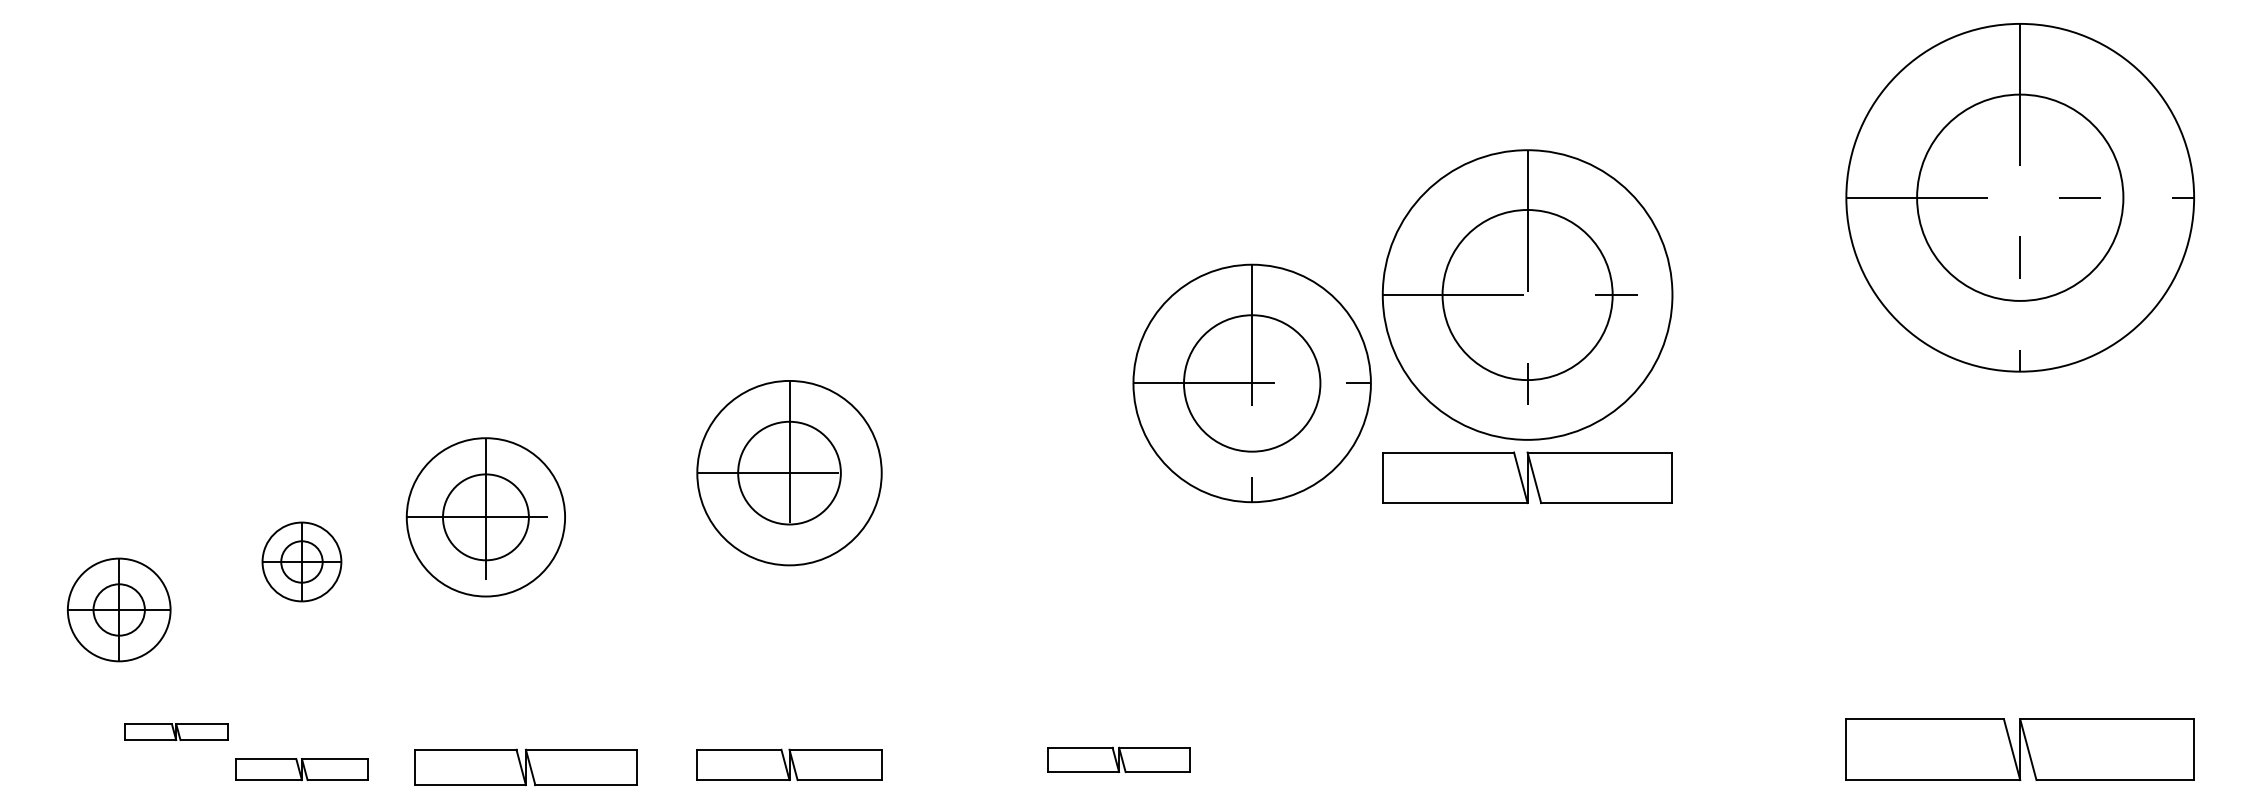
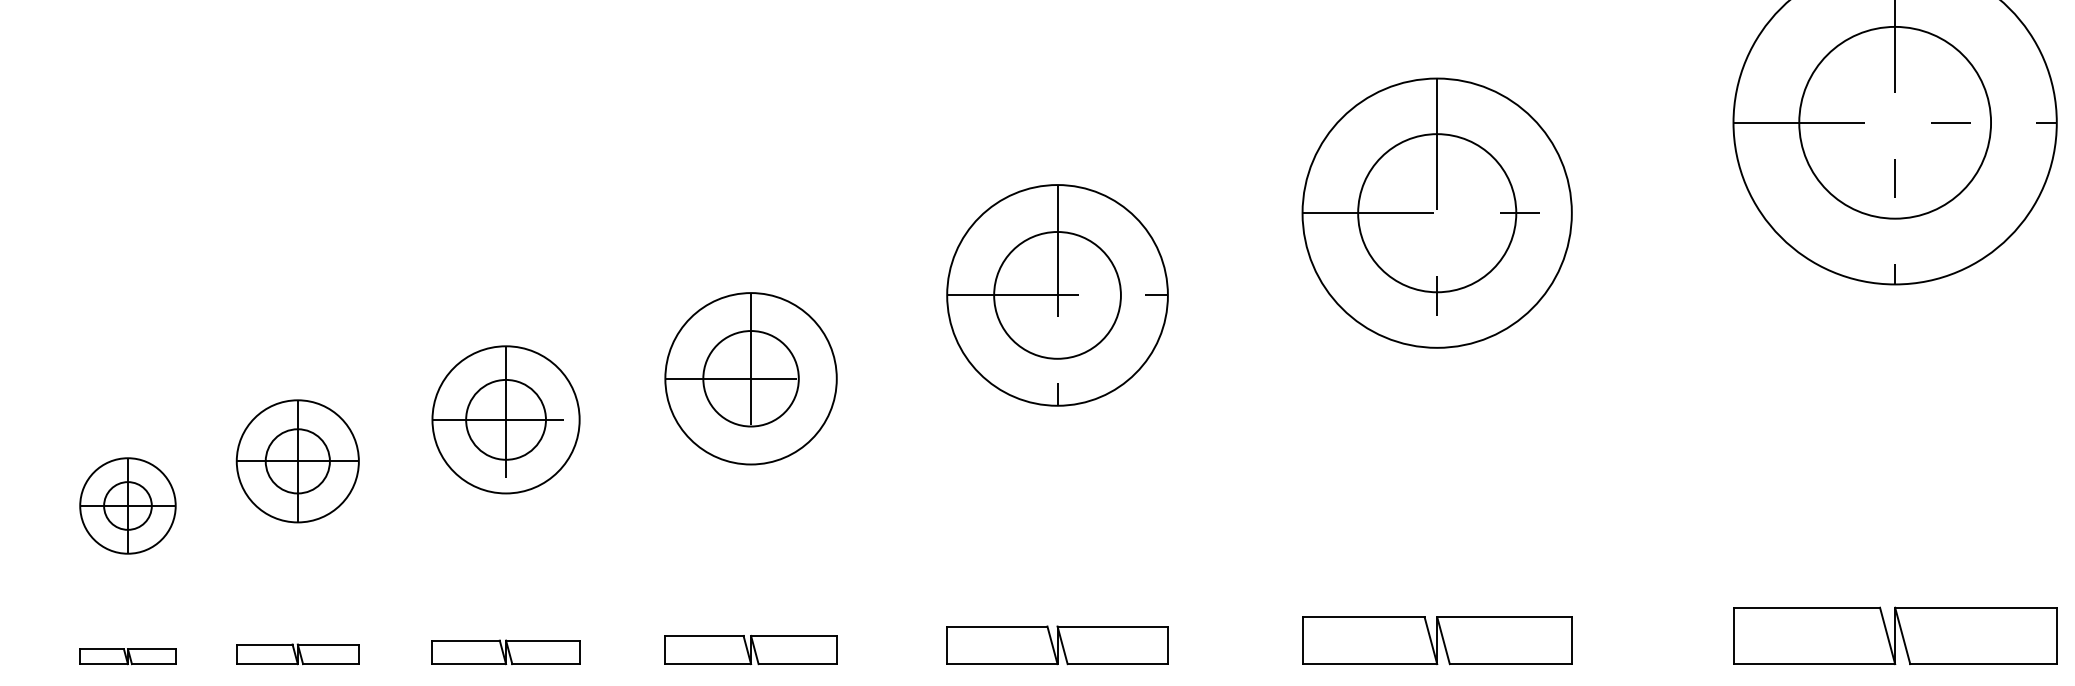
part: (1251, 383) -> (1056, 295), moved
part: (1527, 477) -> (1437, 640), moved
part: (485, 517) -> (505, 420), moved
part: (301, 561) -> (297, 460), size x1.67
part: (176, 731) -> (128, 656), moved
part: (1118, 759) -> (1056, 644), size x1.67
part: (525, 767) -> (505, 652), size x0.71

